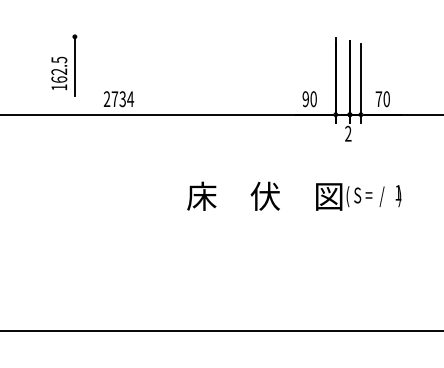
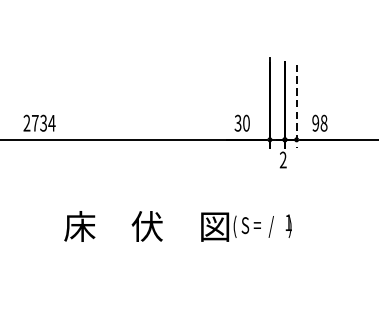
line: (360, 83) -> (296, 106), solid -> dashed
text: (305, 98) -> (237, 122), 90 -> 30
text: (382, 99) -> (319, 123), 70 -> 98
text: (294, 195) -> (178, 225), moved

